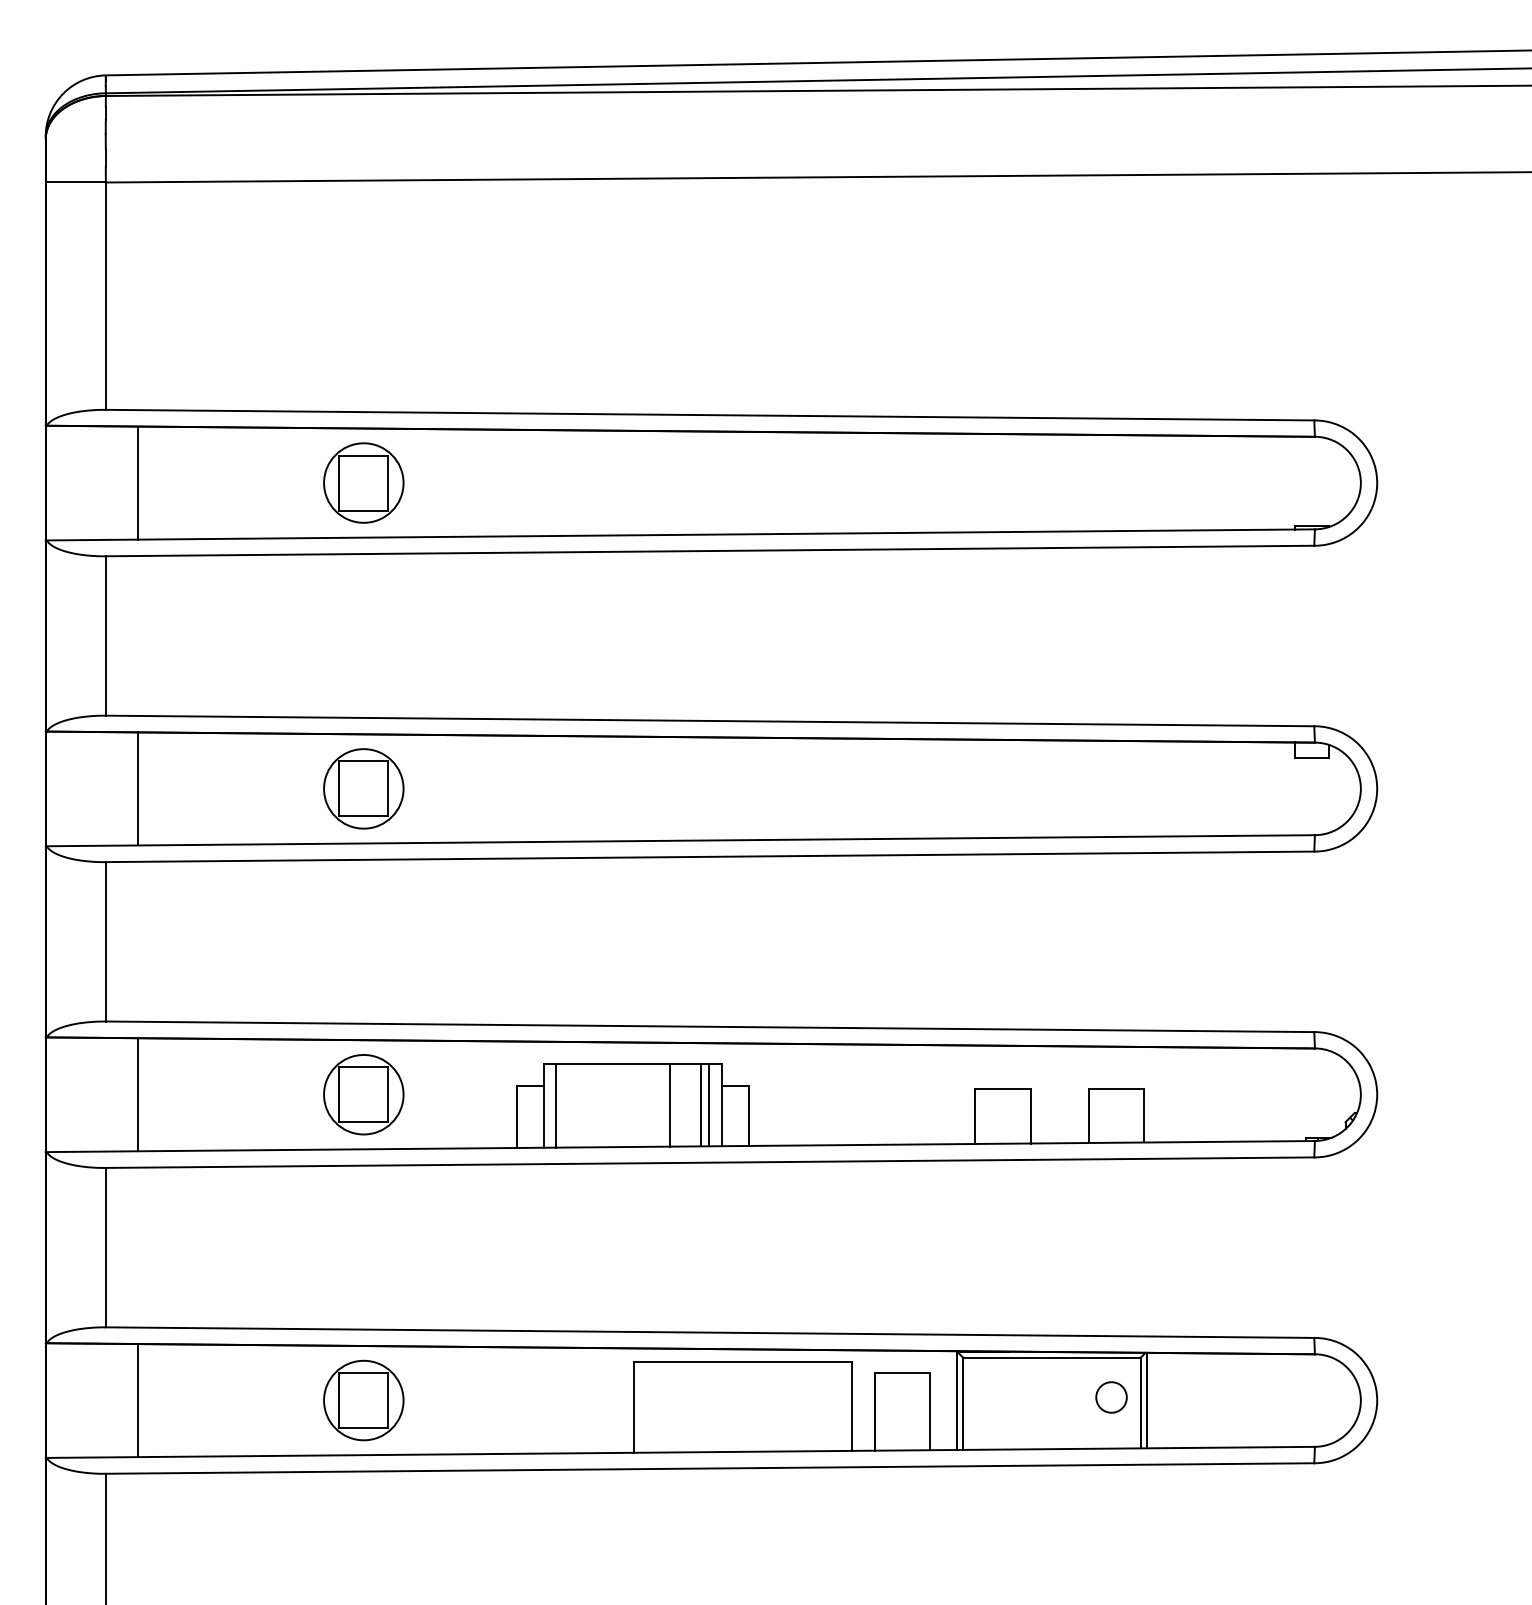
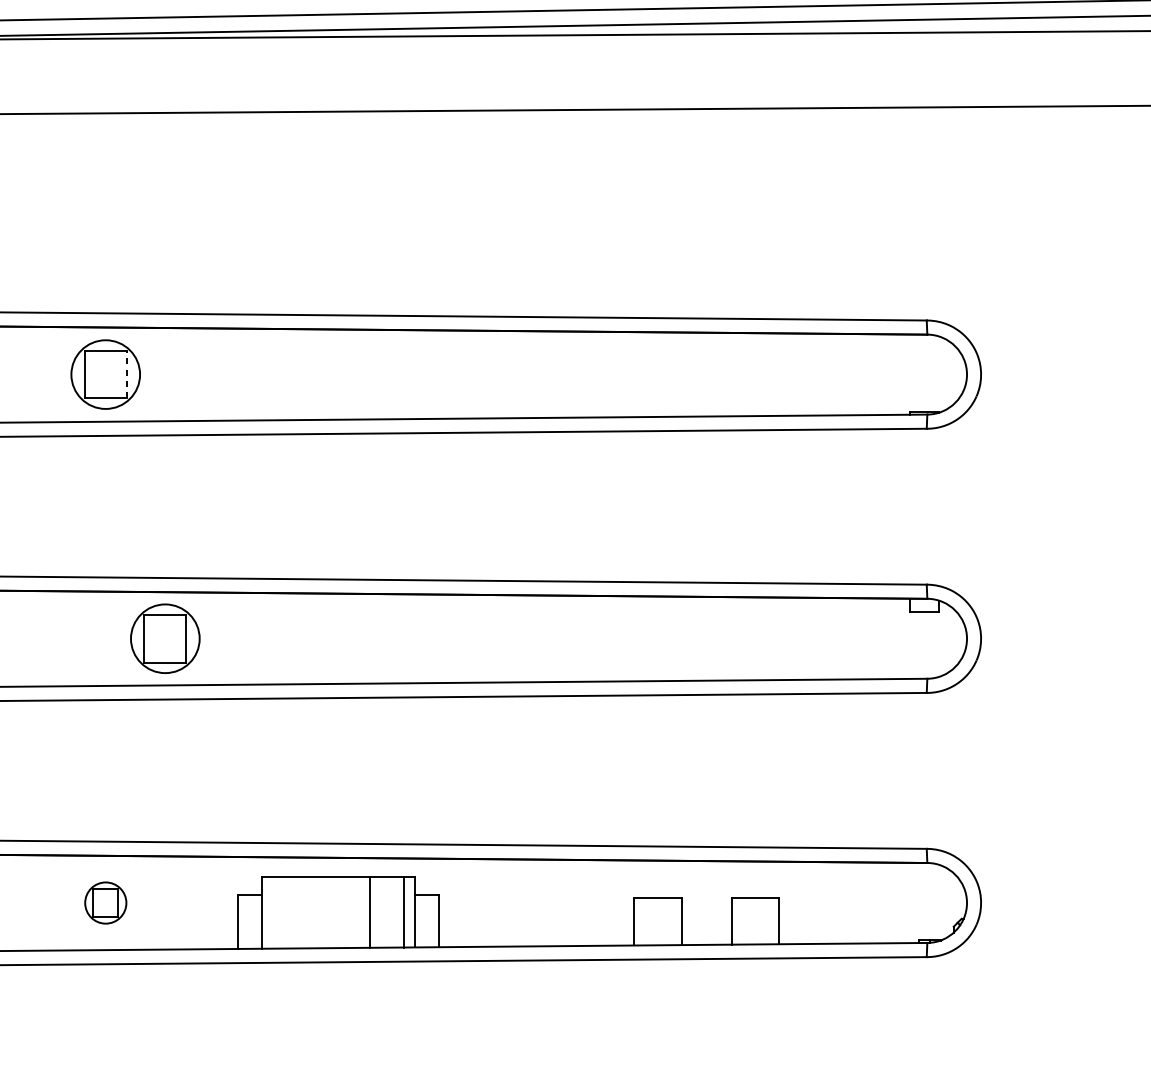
line: (388, 483) -> (127, 374), solid -> dashed
part: (363, 788) -> (165, 638), moved
part: (363, 1094) -> (105, 902), size x0.6
line: (556, 1105) -> (272, 912), removed
line: (700, 1105) -> (396, 912), removed

